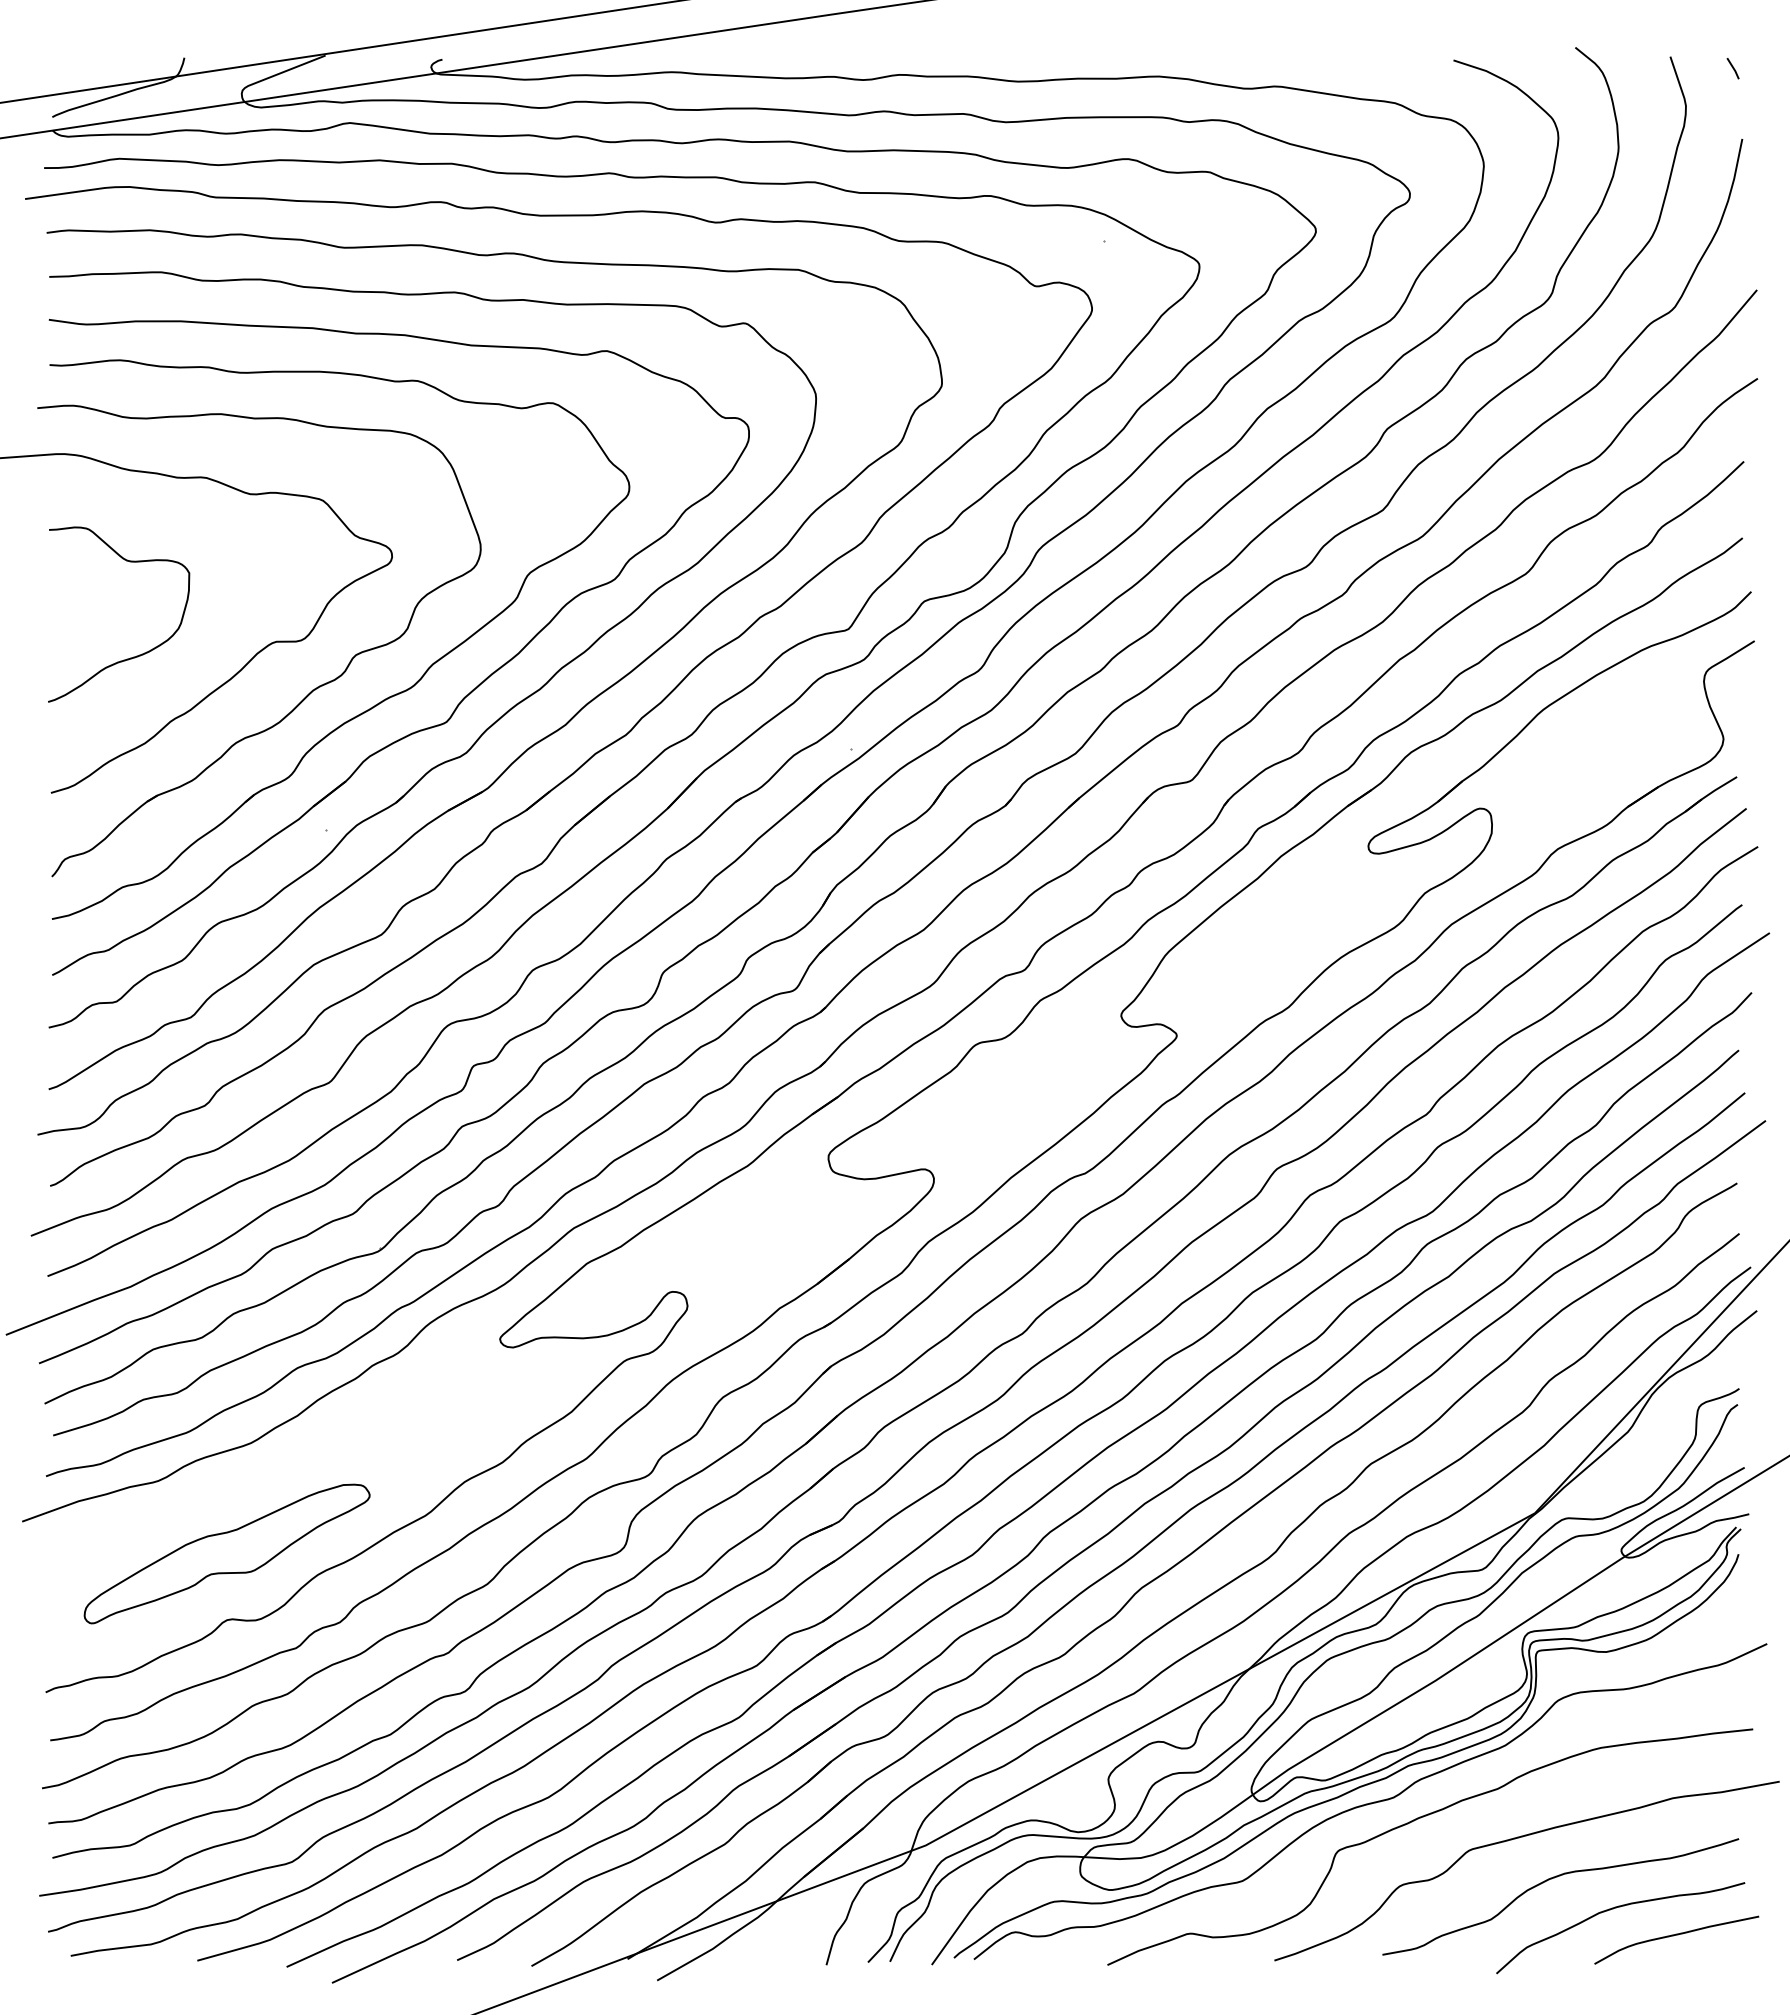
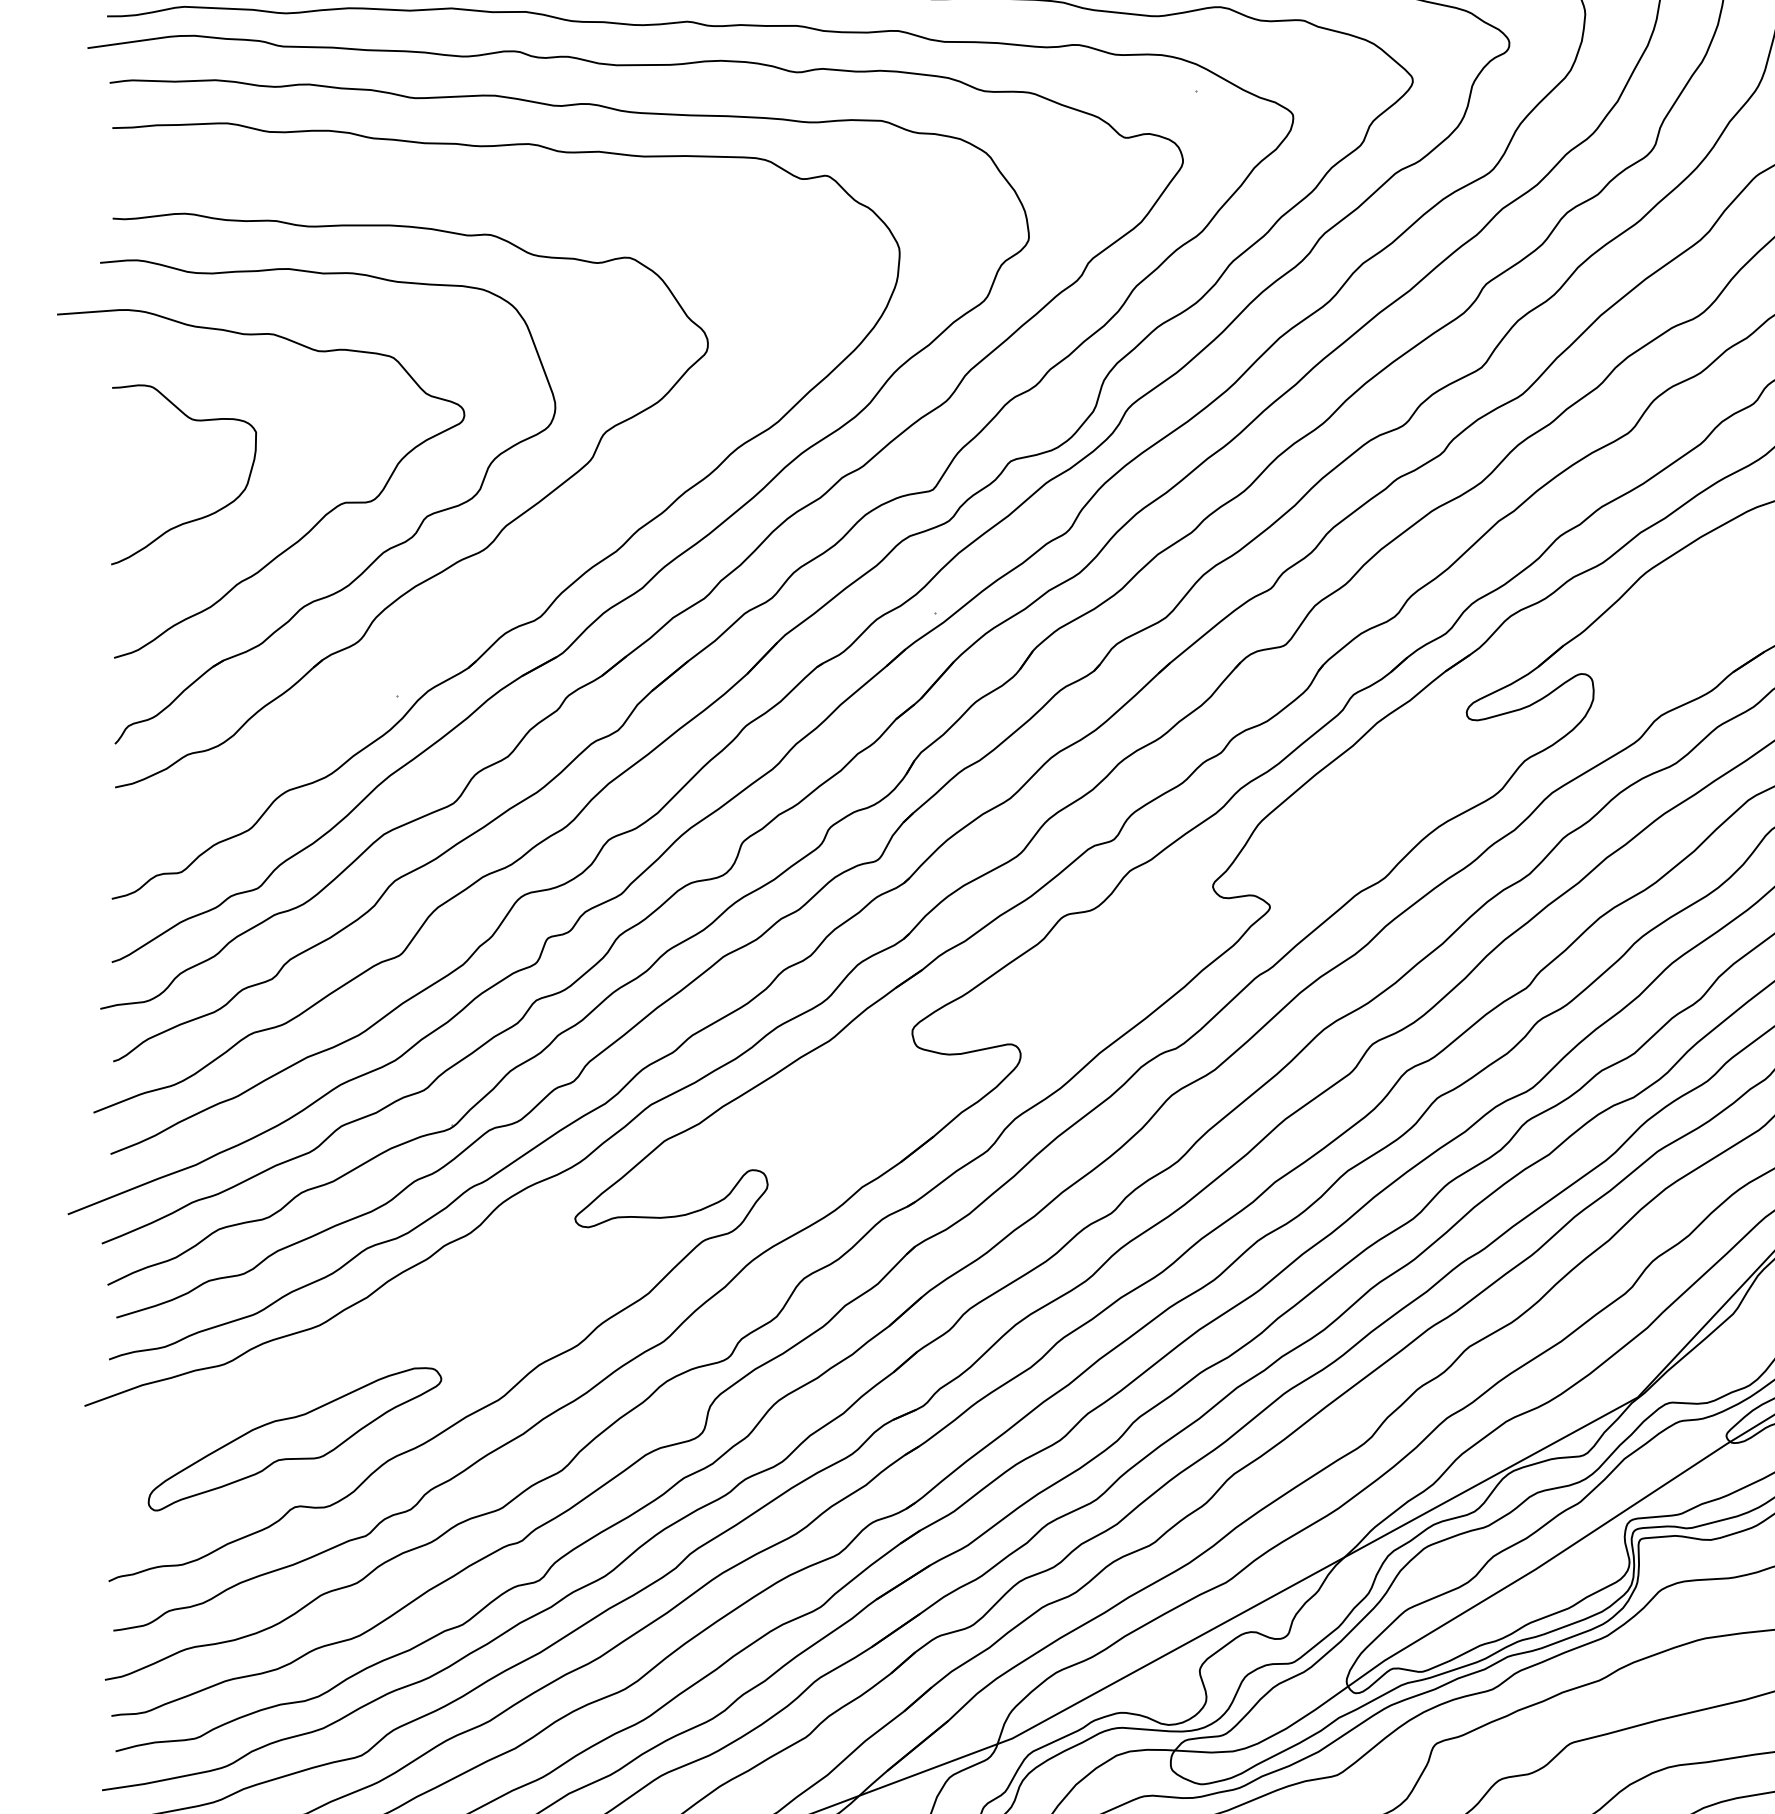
part: (462, 698) -> (536, 560), removed

